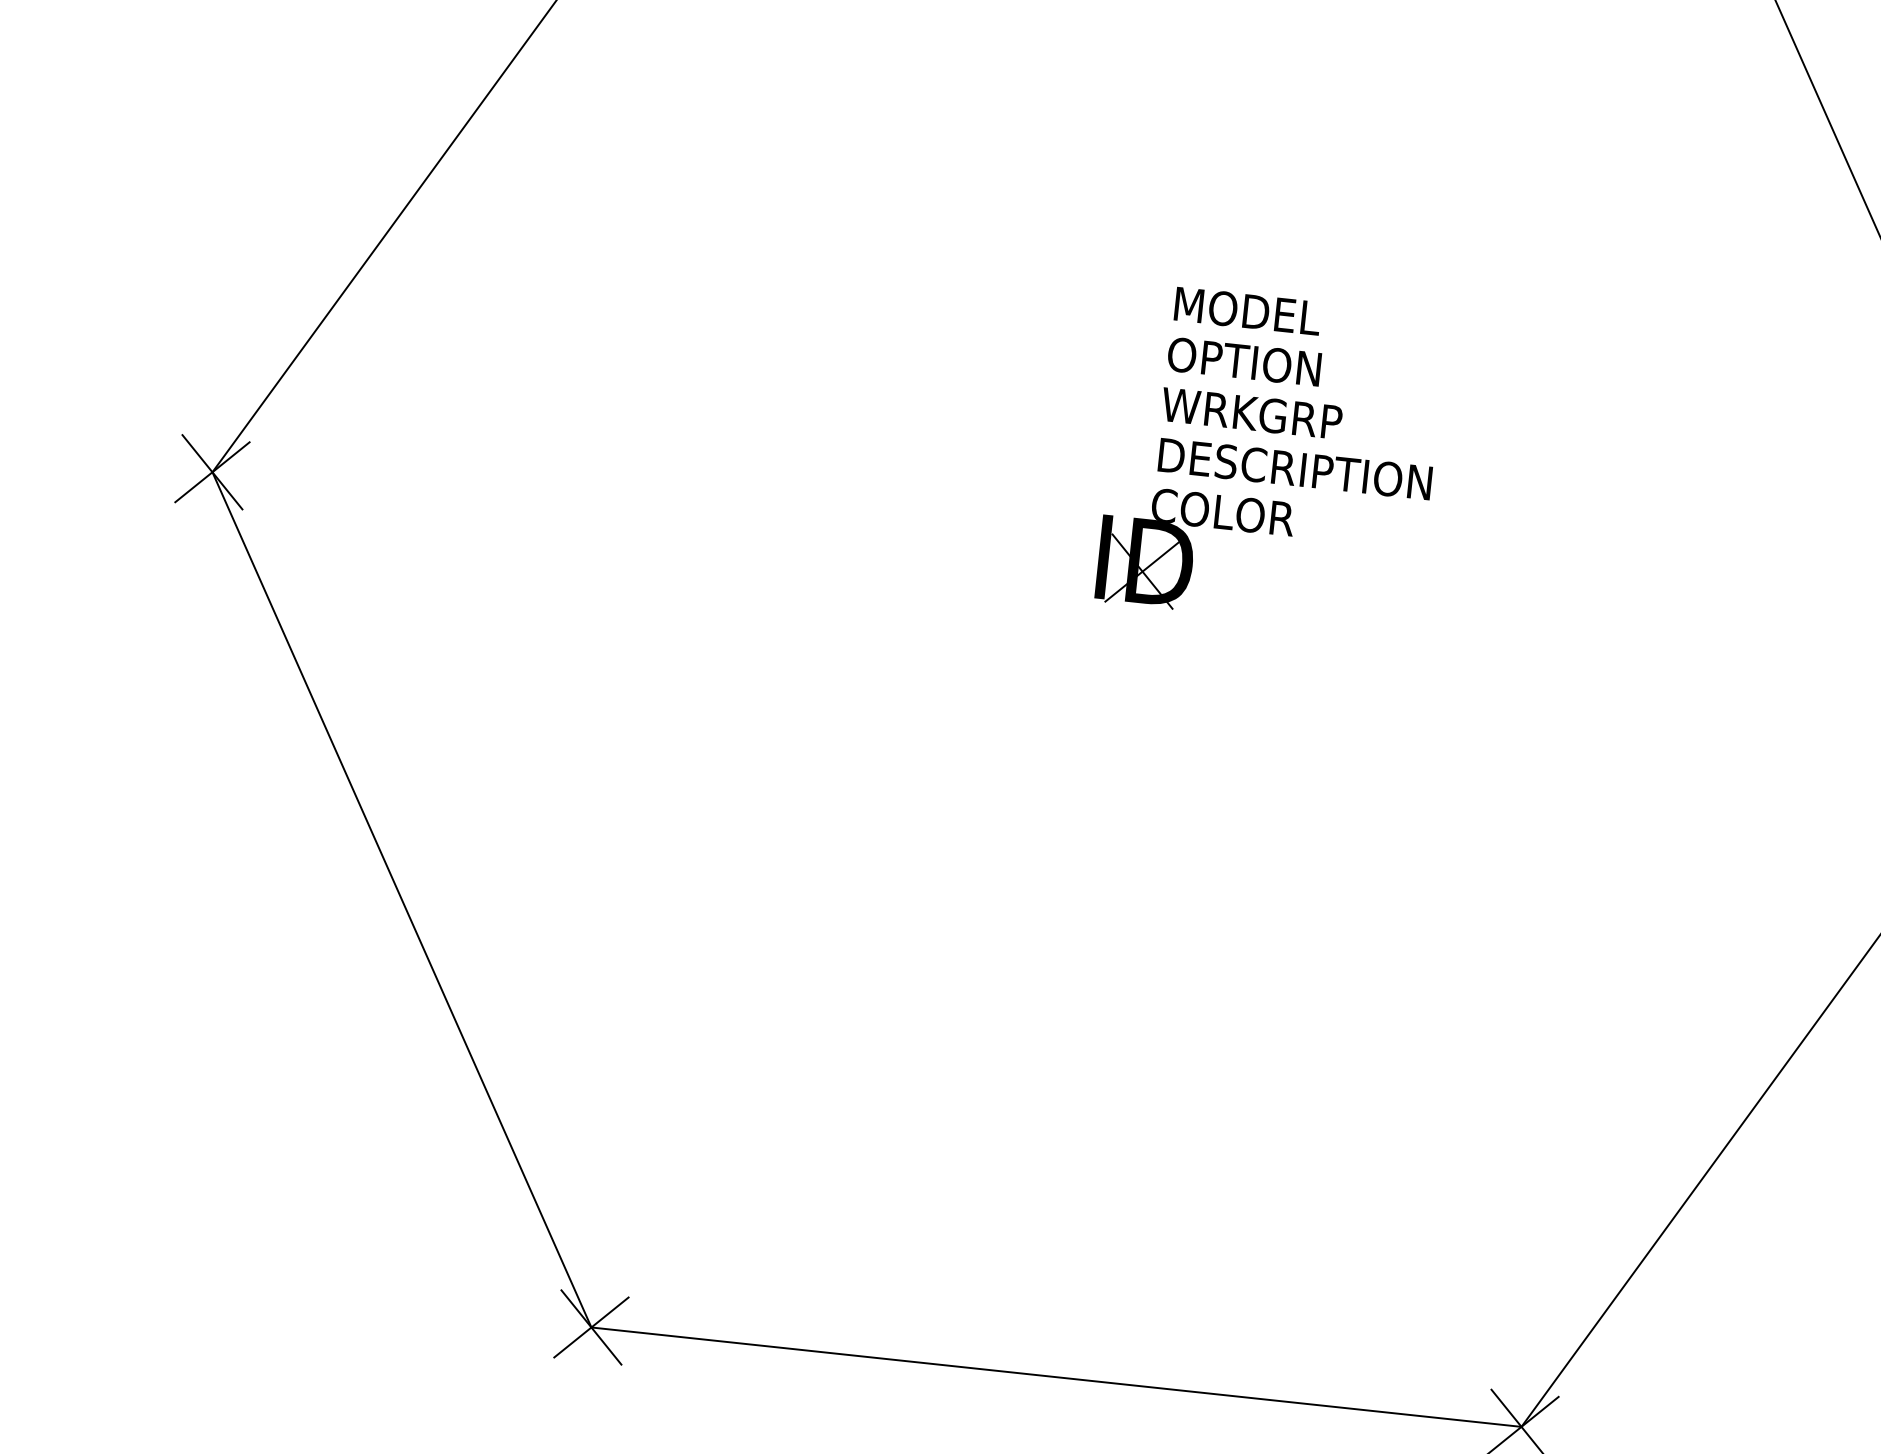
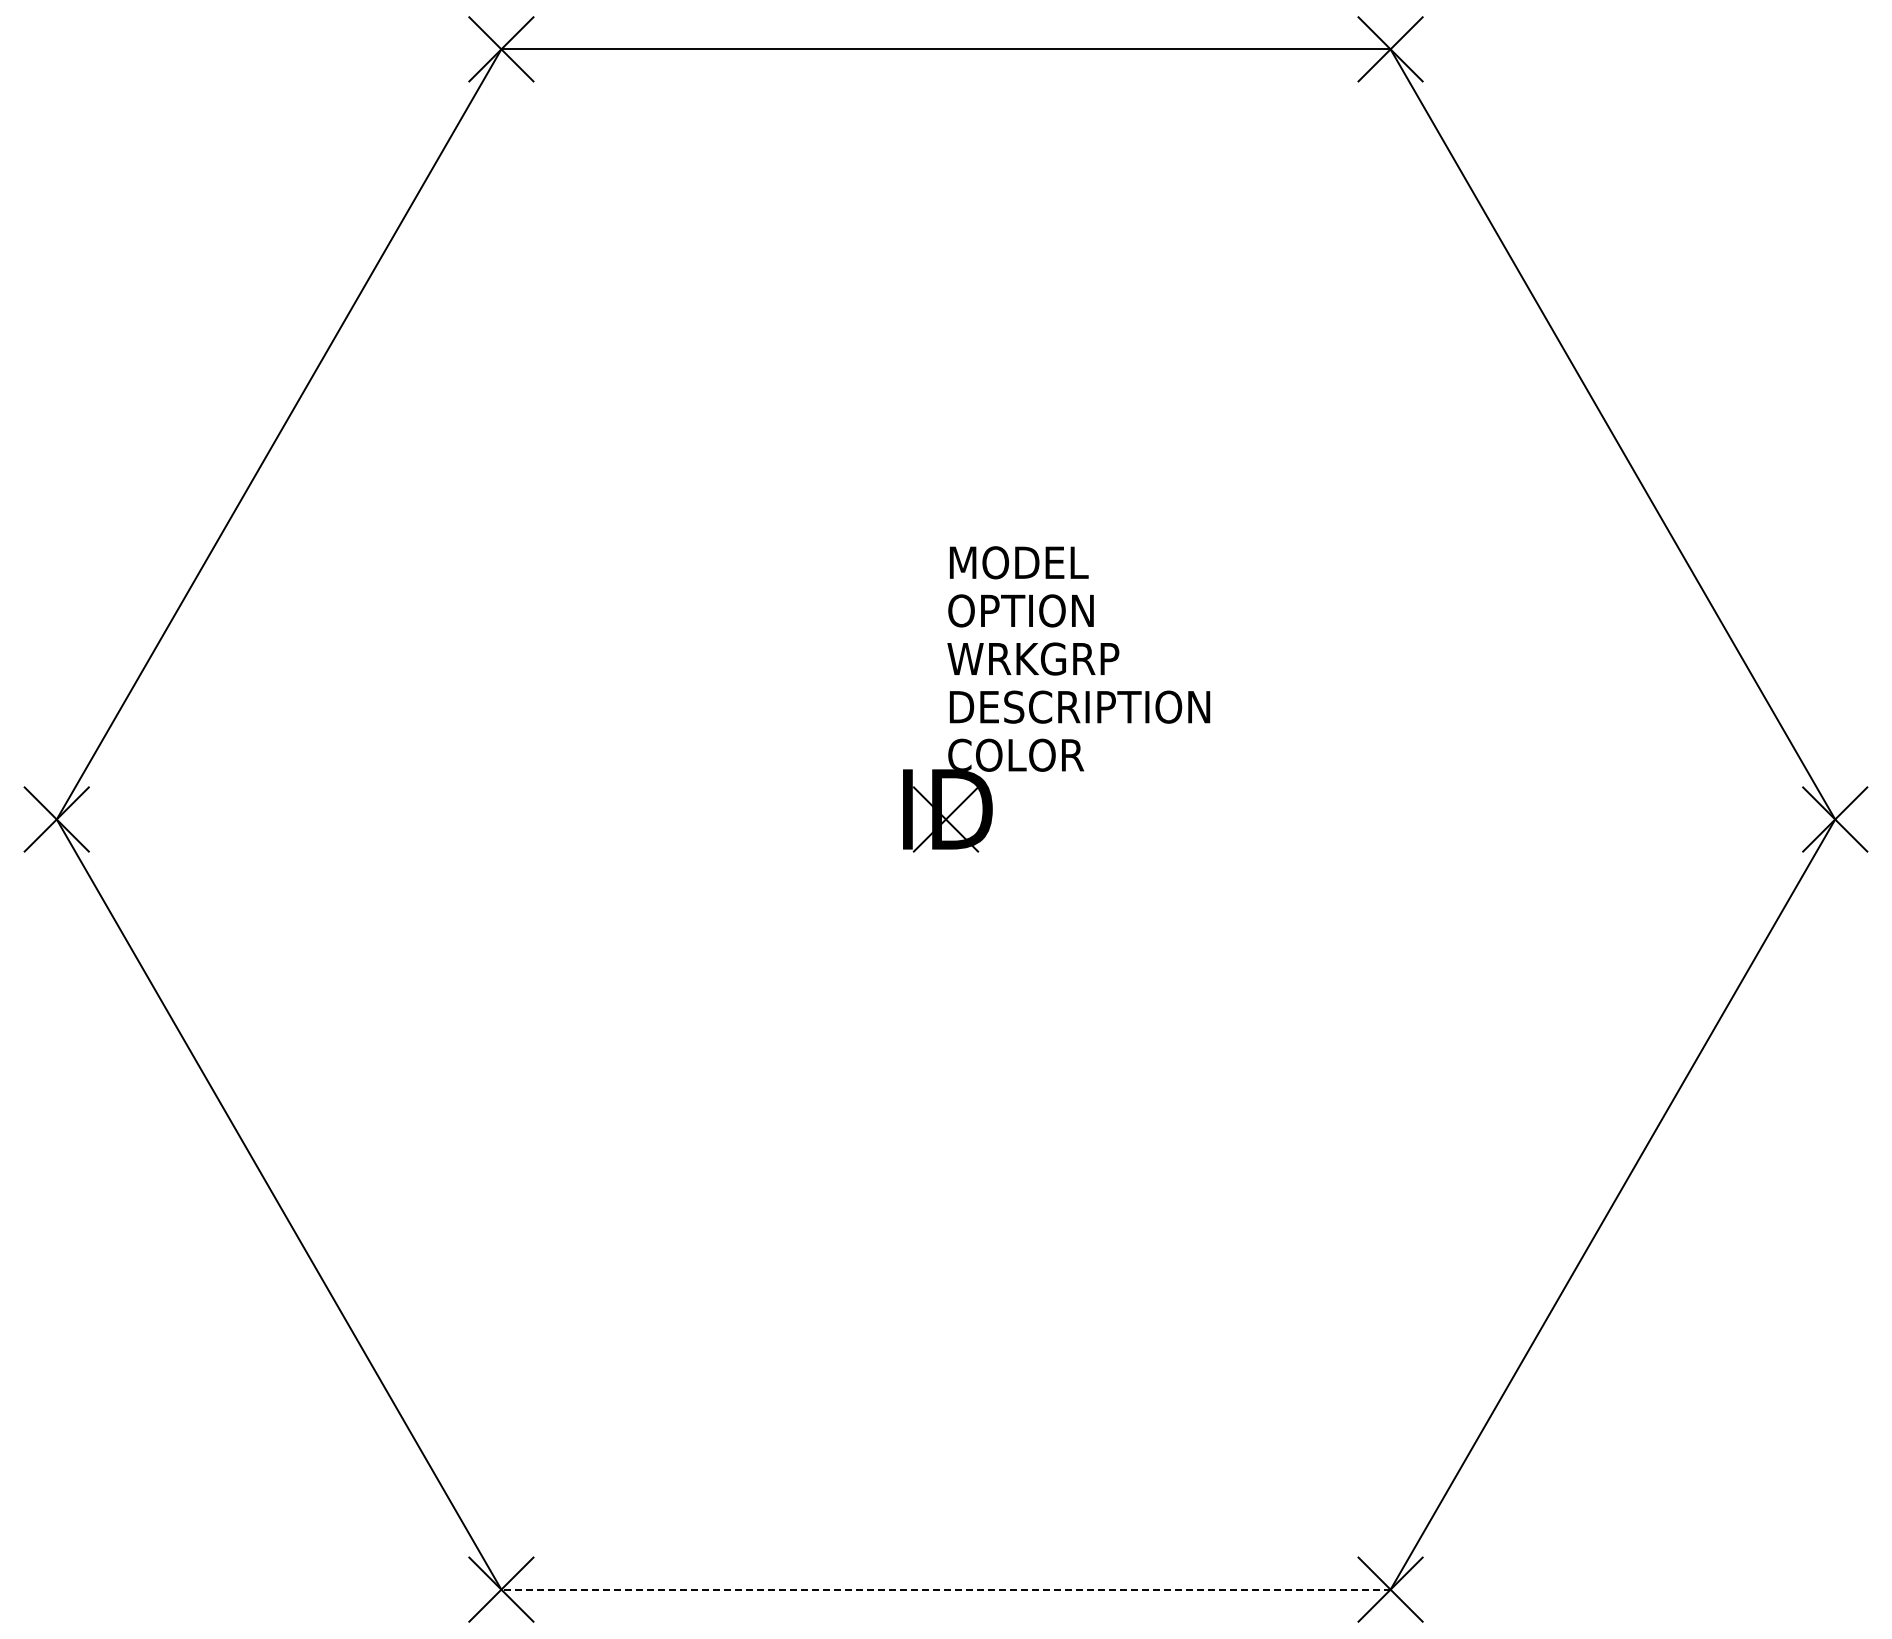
line: (1057, 1377) -> (946, 1589), solid -> dashed

